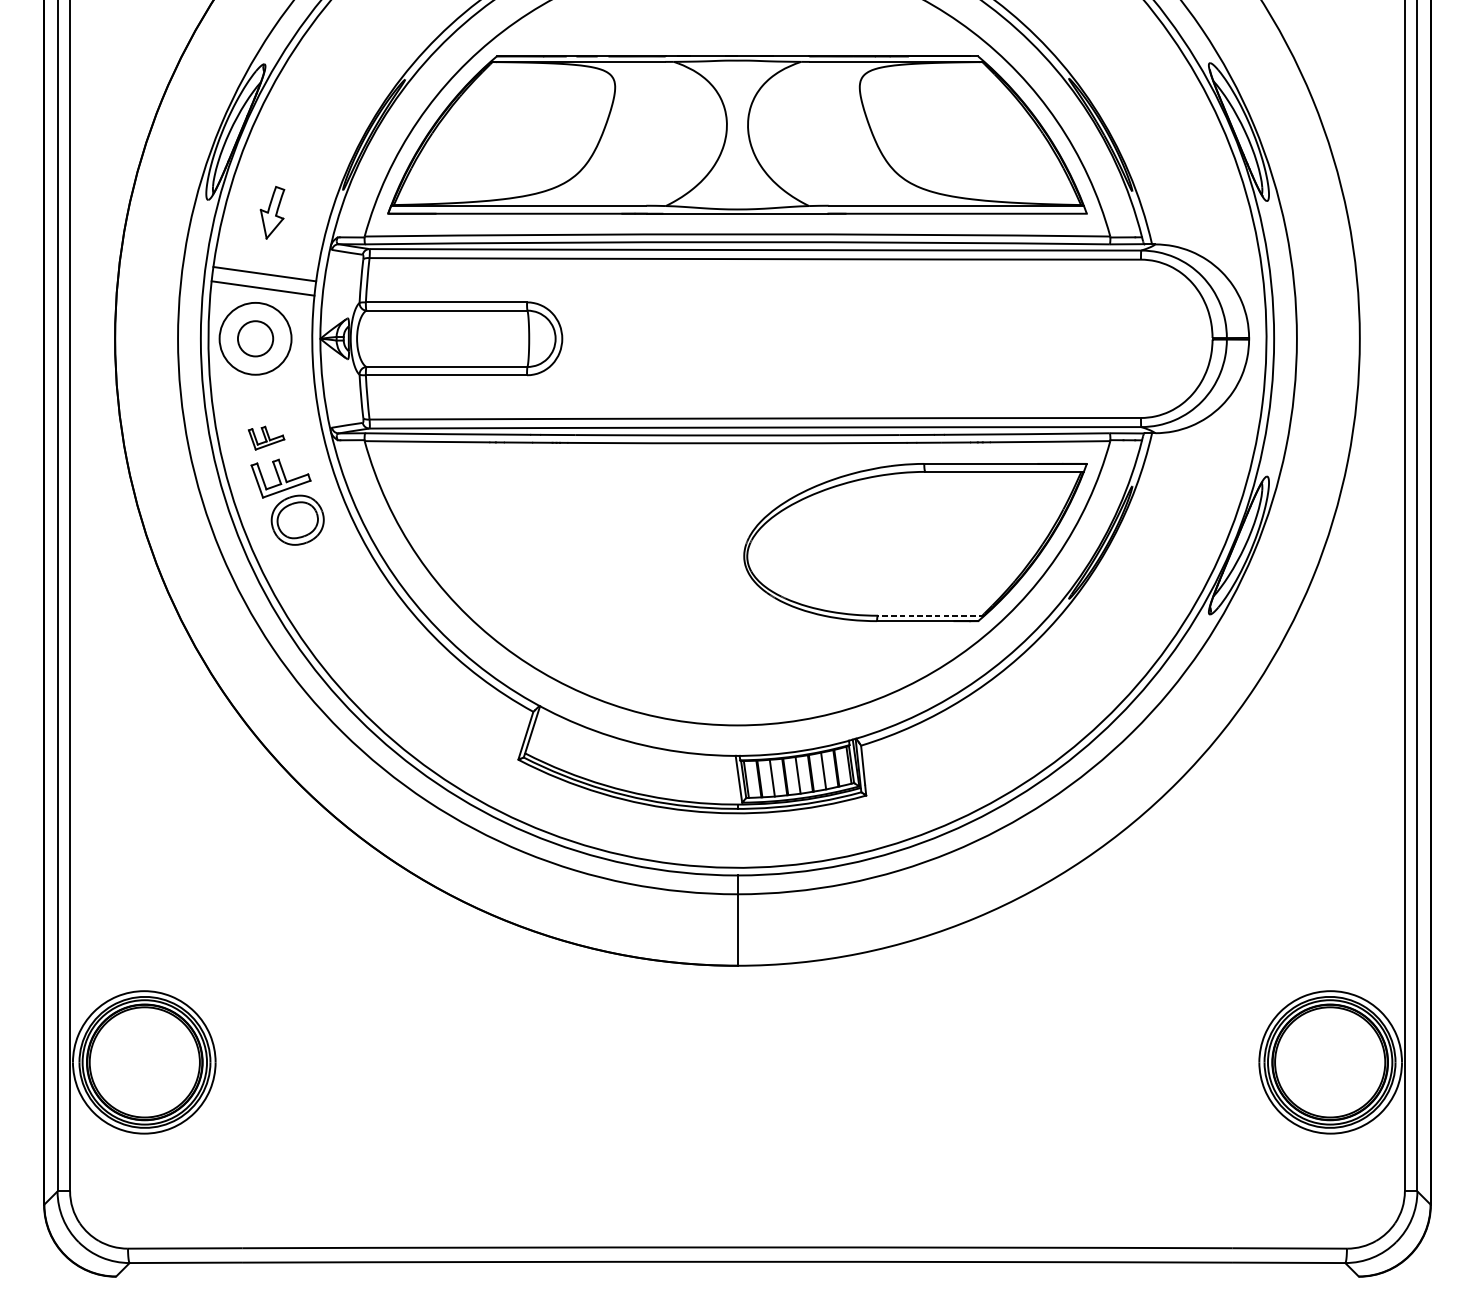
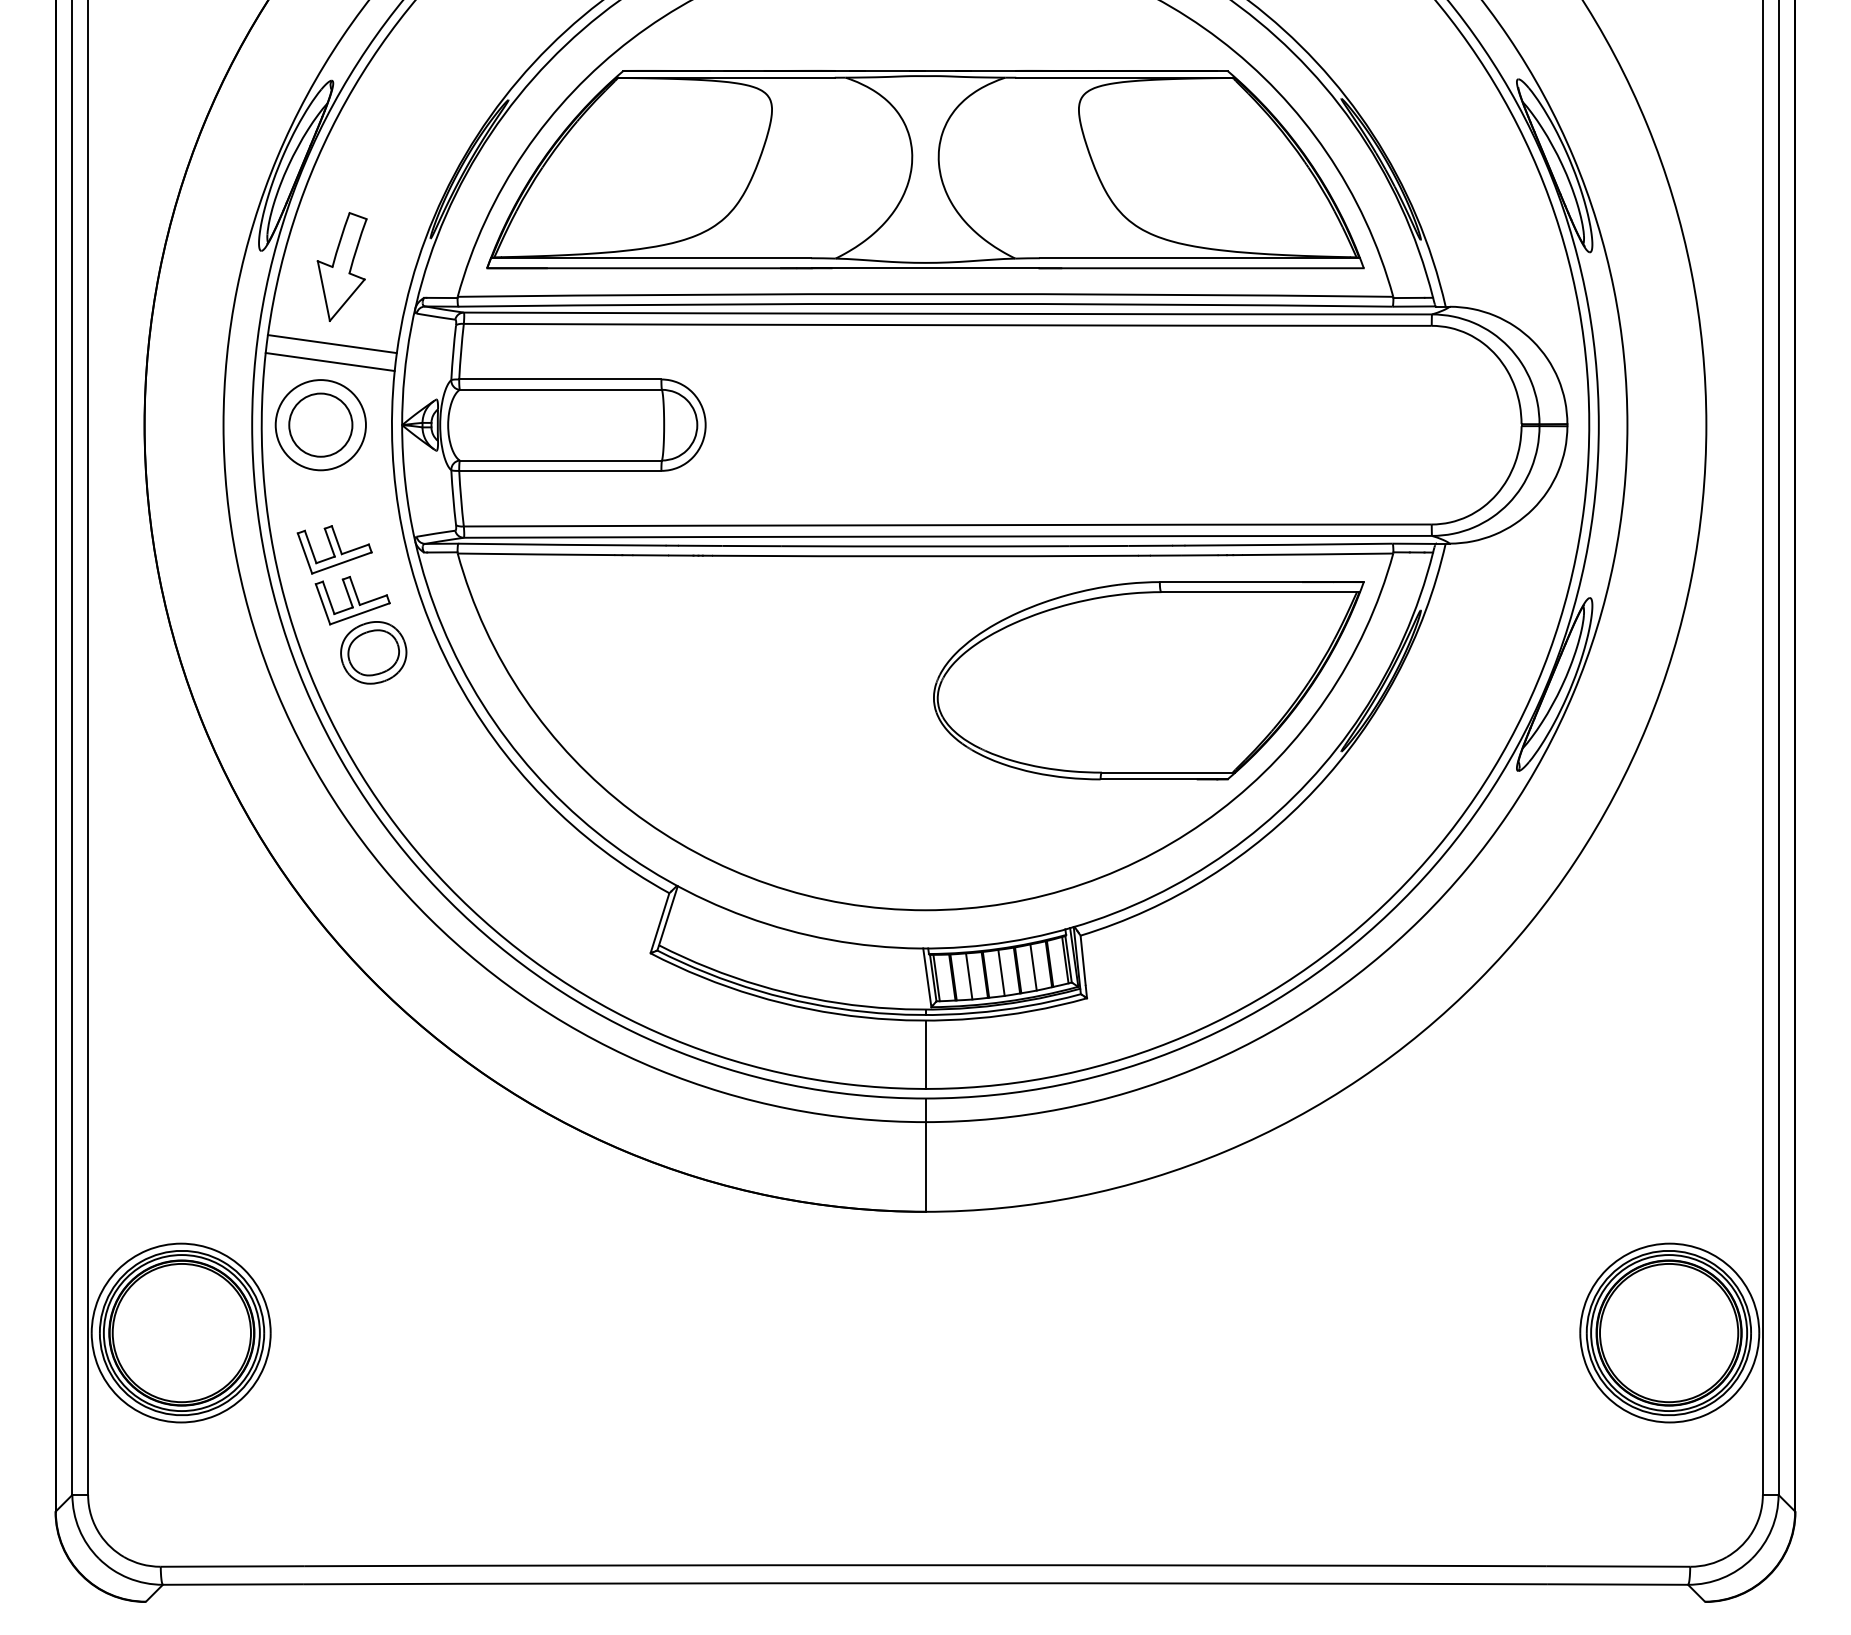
part: (272, 212) -> (341, 266), size x1.67
circle: (255, 338) -> (320, 424), size x1.43
part: (266, 437) -> (334, 549), size x1.67
line: (931, 615) -> (1168, 772), dashed -> solid
line: (737, 840) -> (925, 1054), added

